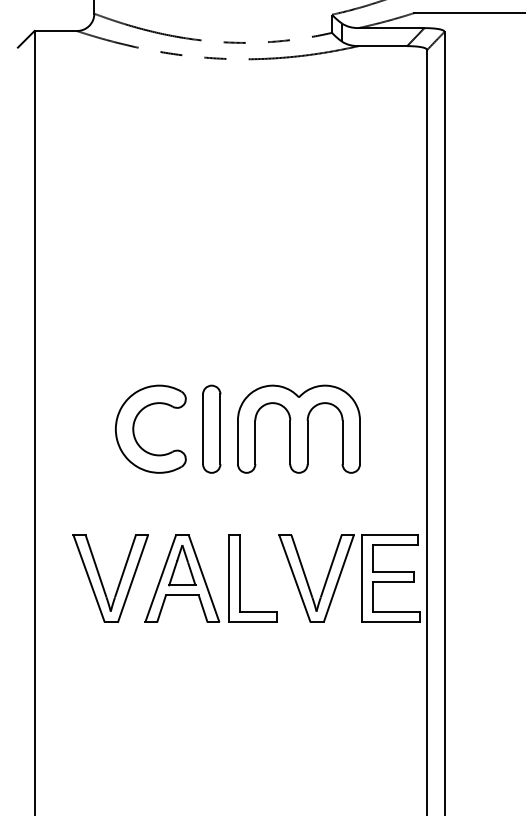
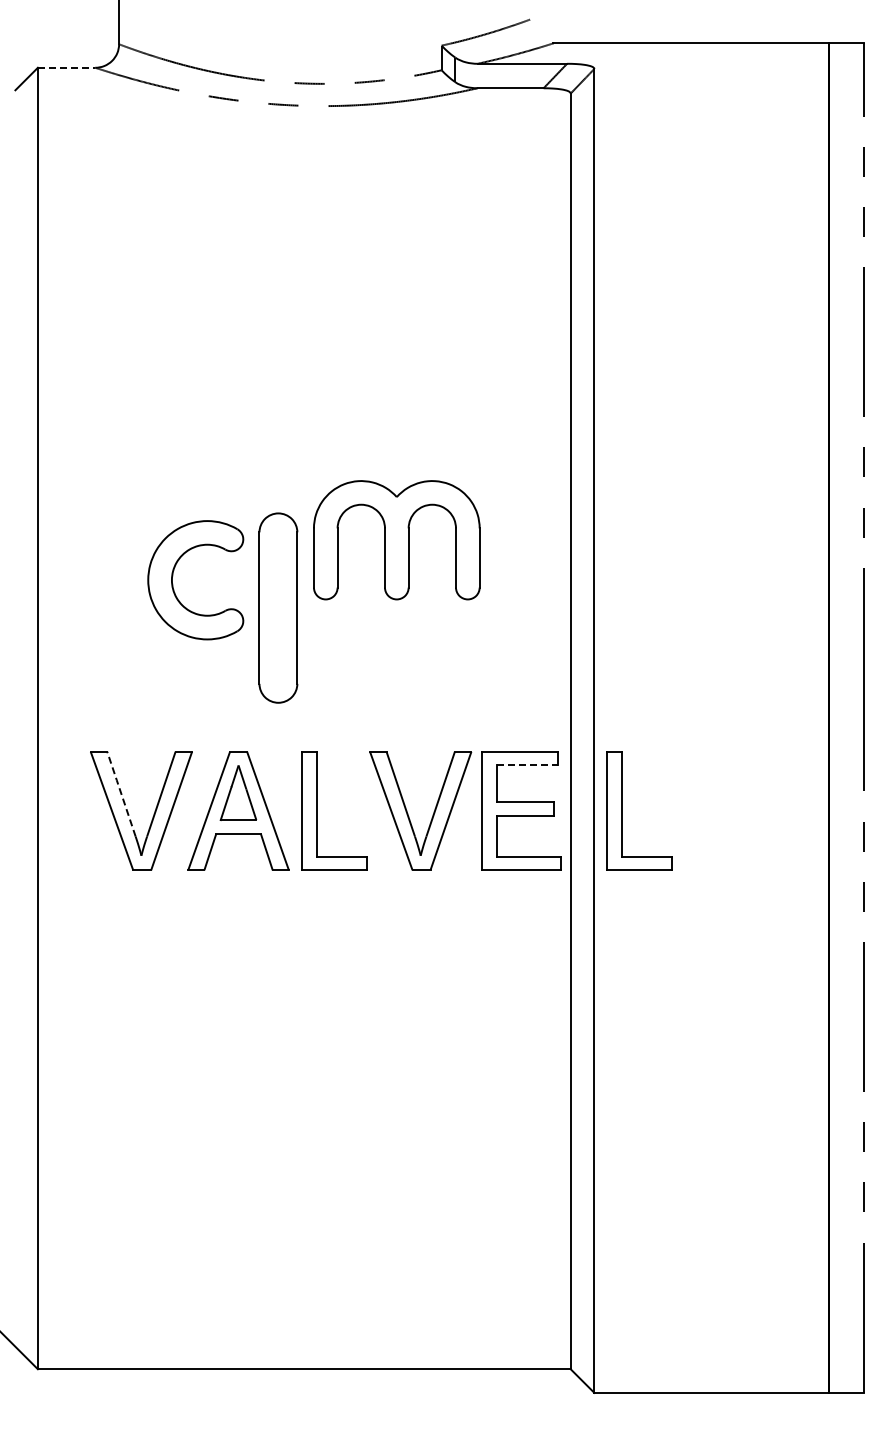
line: (55, 30) -> (66, 67), solid -> dashed
part: (134, 426) -> (173, 576), moved
part: (211, 429) -> (278, 608), size x1.6
part: (298, 429) -> (396, 540), moved
line: (395, 545) -> (528, 765), solid -> dashed
line: (96, 566) -> (121, 794), solid -> dashed
part: (465, 578) -> (622, 810), added

